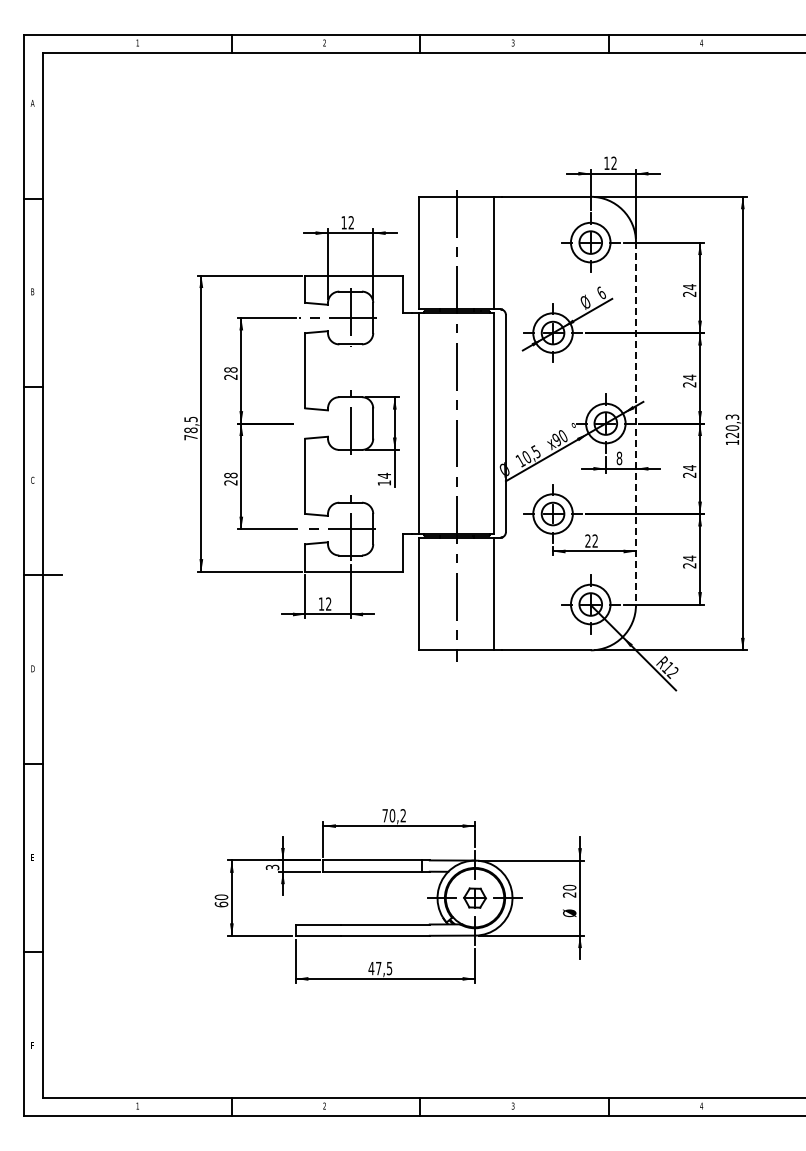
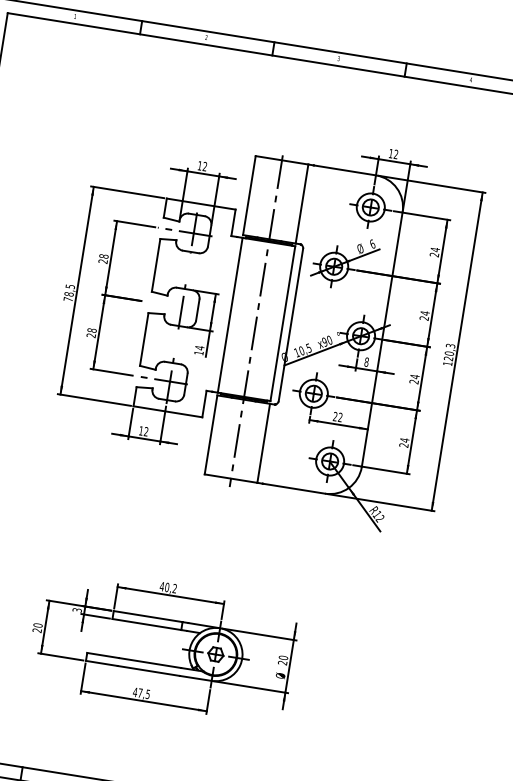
line: (636, 423) -> (382, 339), dashed -> solid
text: (385, 815) -> (162, 586), 70,2 -> 40,2
text: (221, 904) -> (37, 630), 60 -> 20

